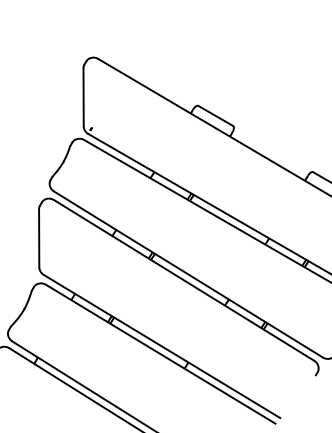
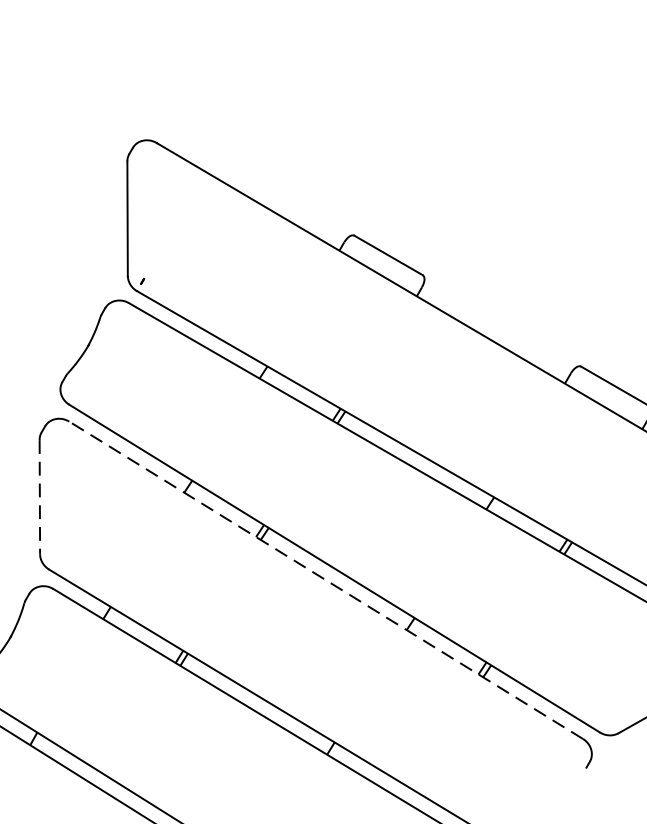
line: (39, 238) -> (40, 497), solid -> dashed
line: (184, 280) -> (326, 580), solid -> dashed

